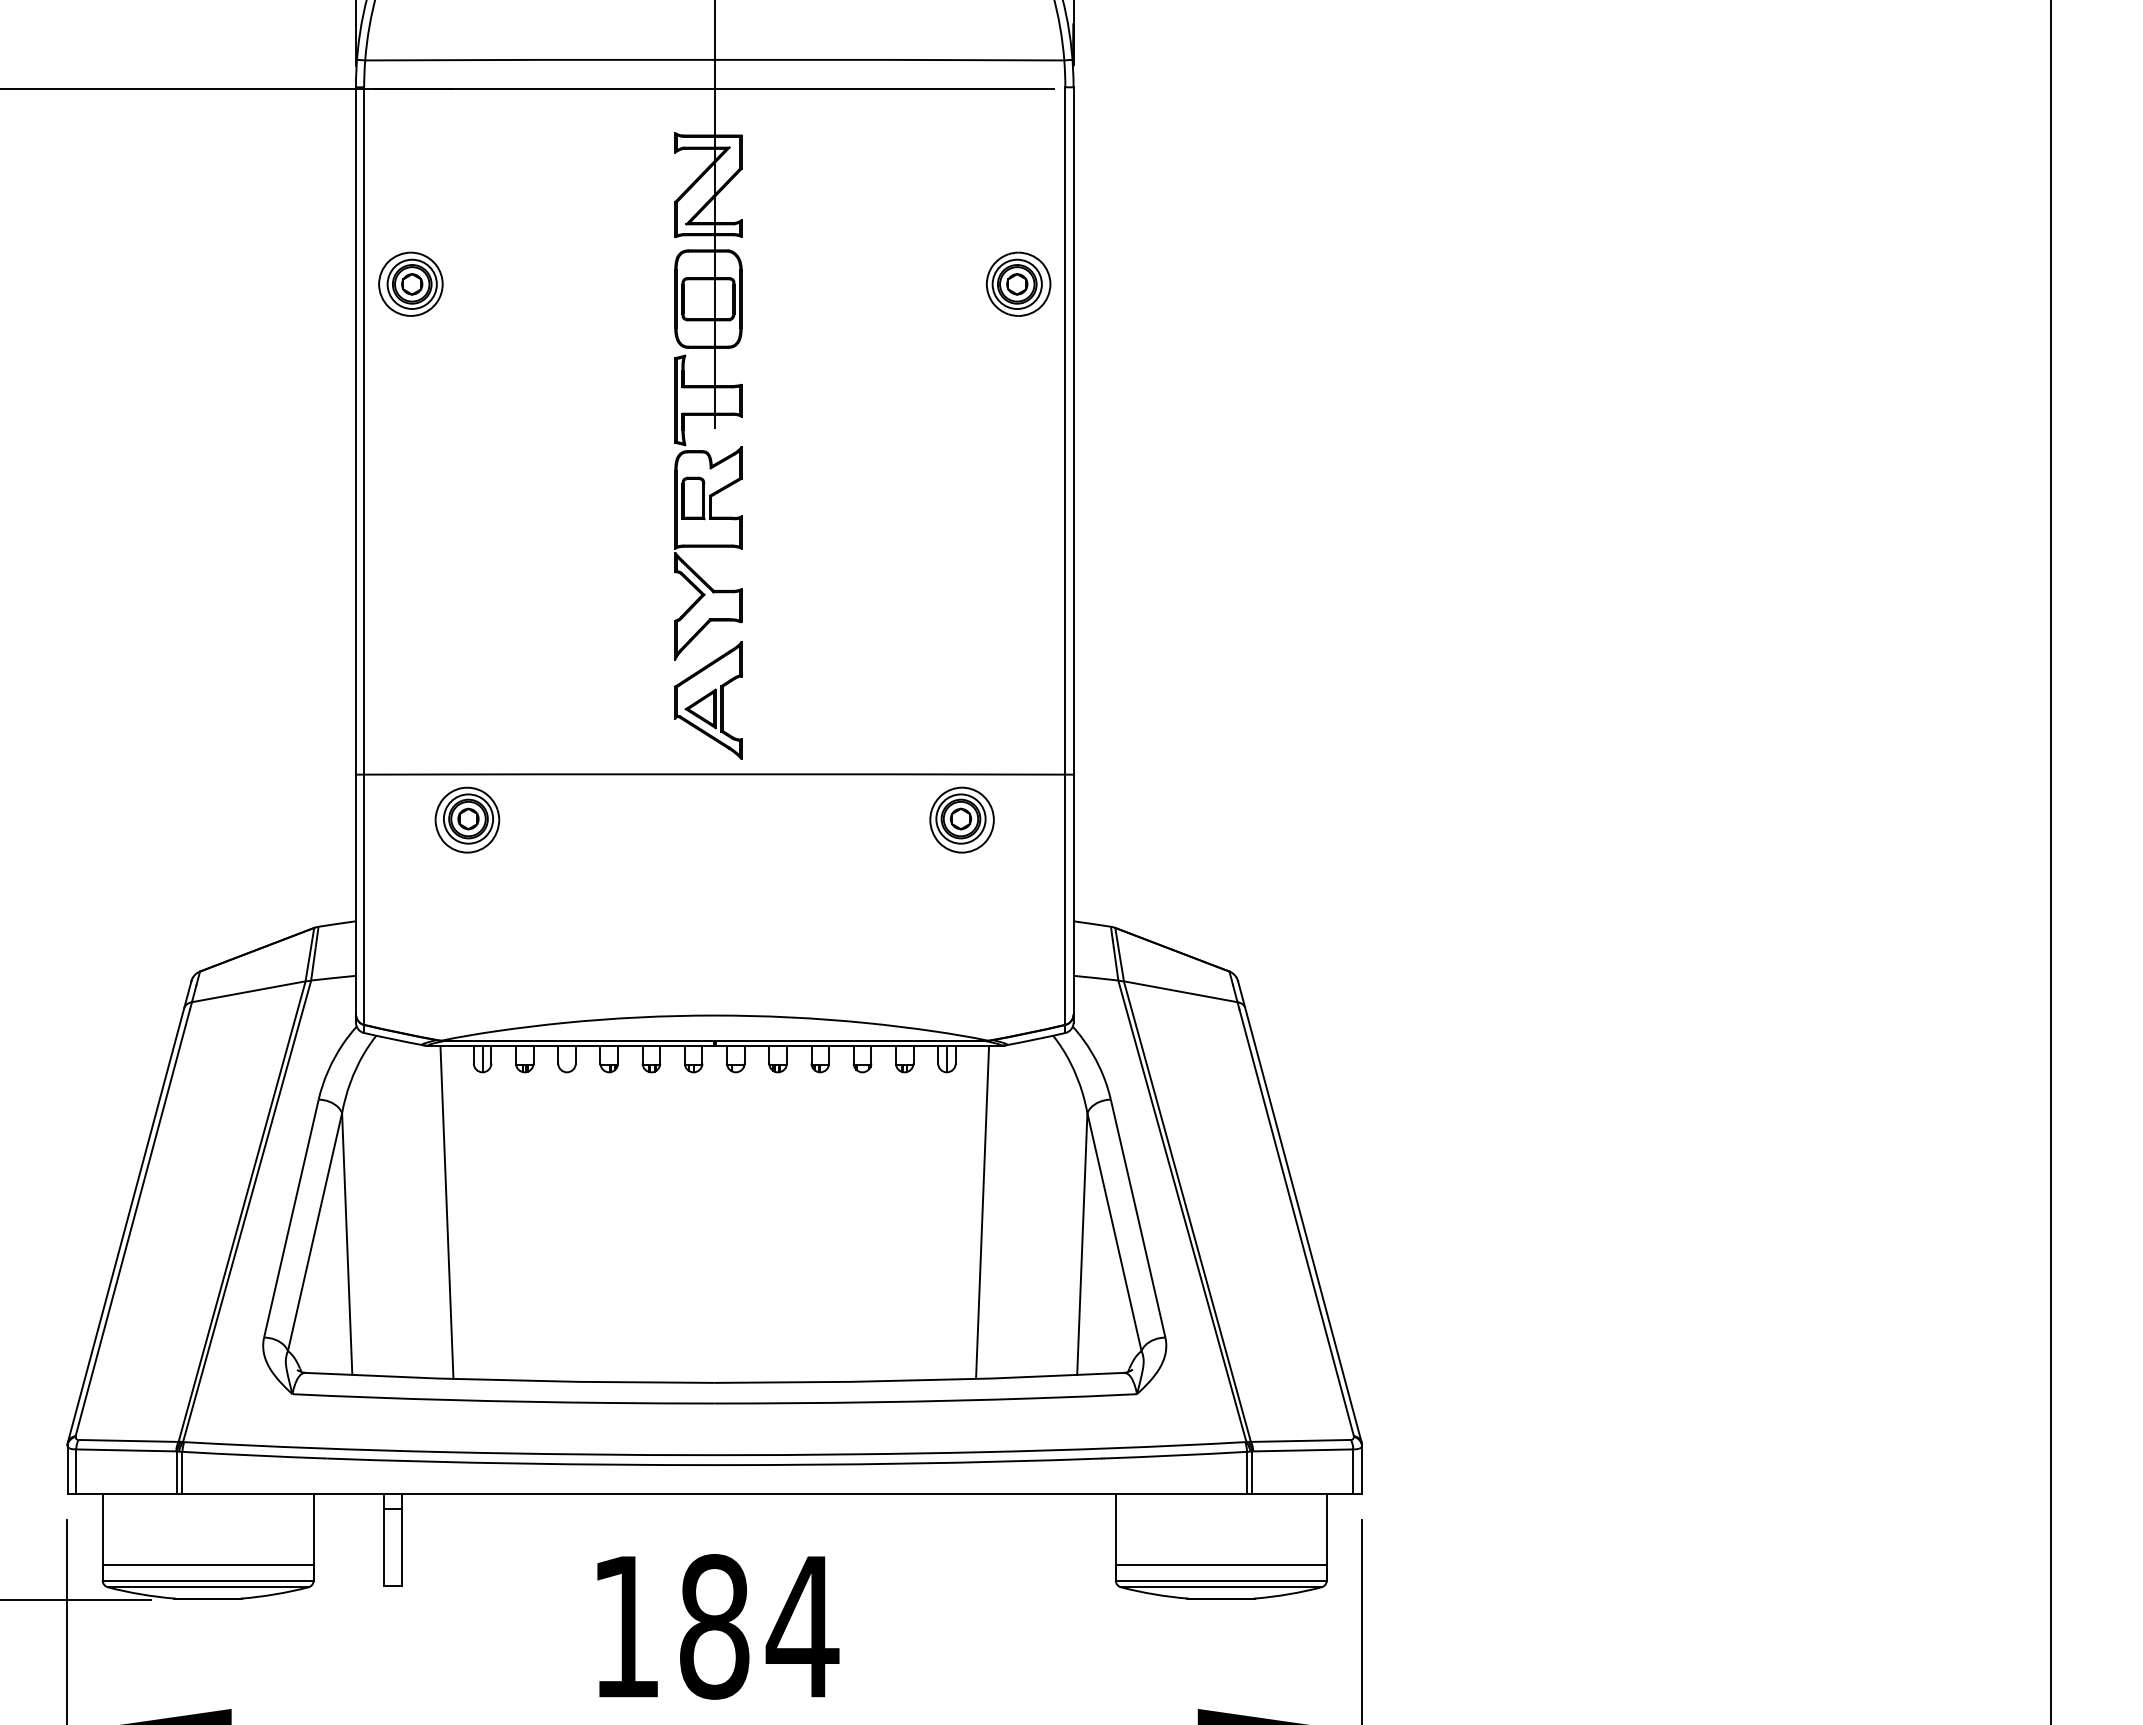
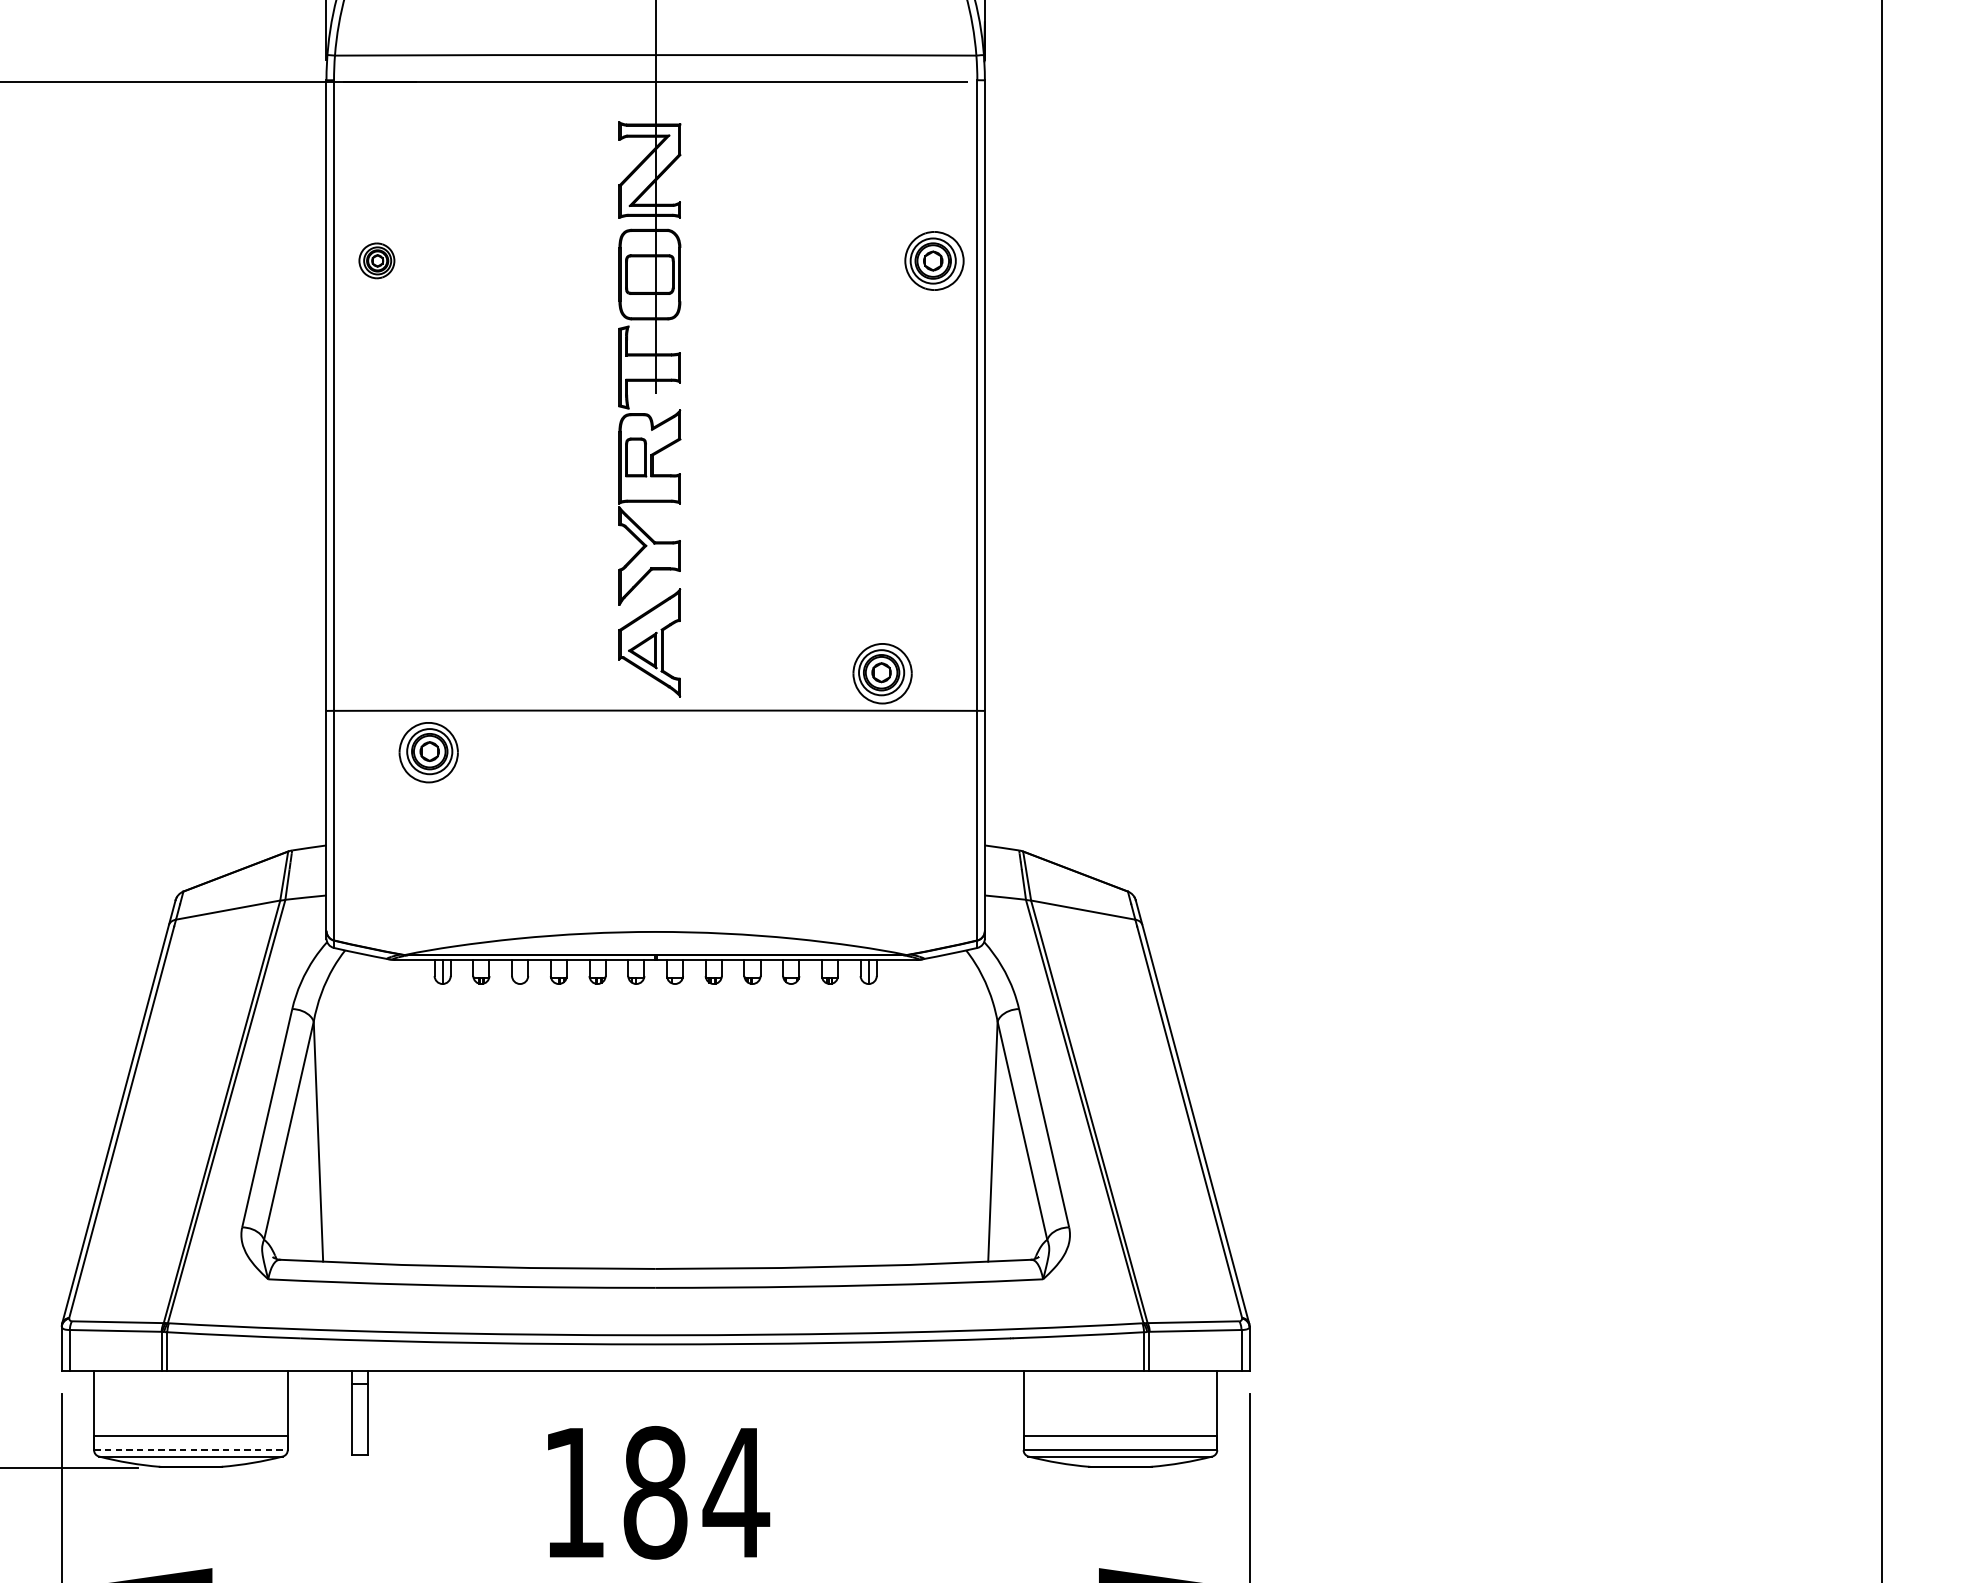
part: (410, 283) -> (376, 260), size x0.6
part: (961, 819) -> (882, 673), moved
line: (446, 1211) -> (409, 1111), removed
line: (982, 1211) -> (901, 1111), removed
line: (208, 1580) -> (191, 1450), solid -> dashed

